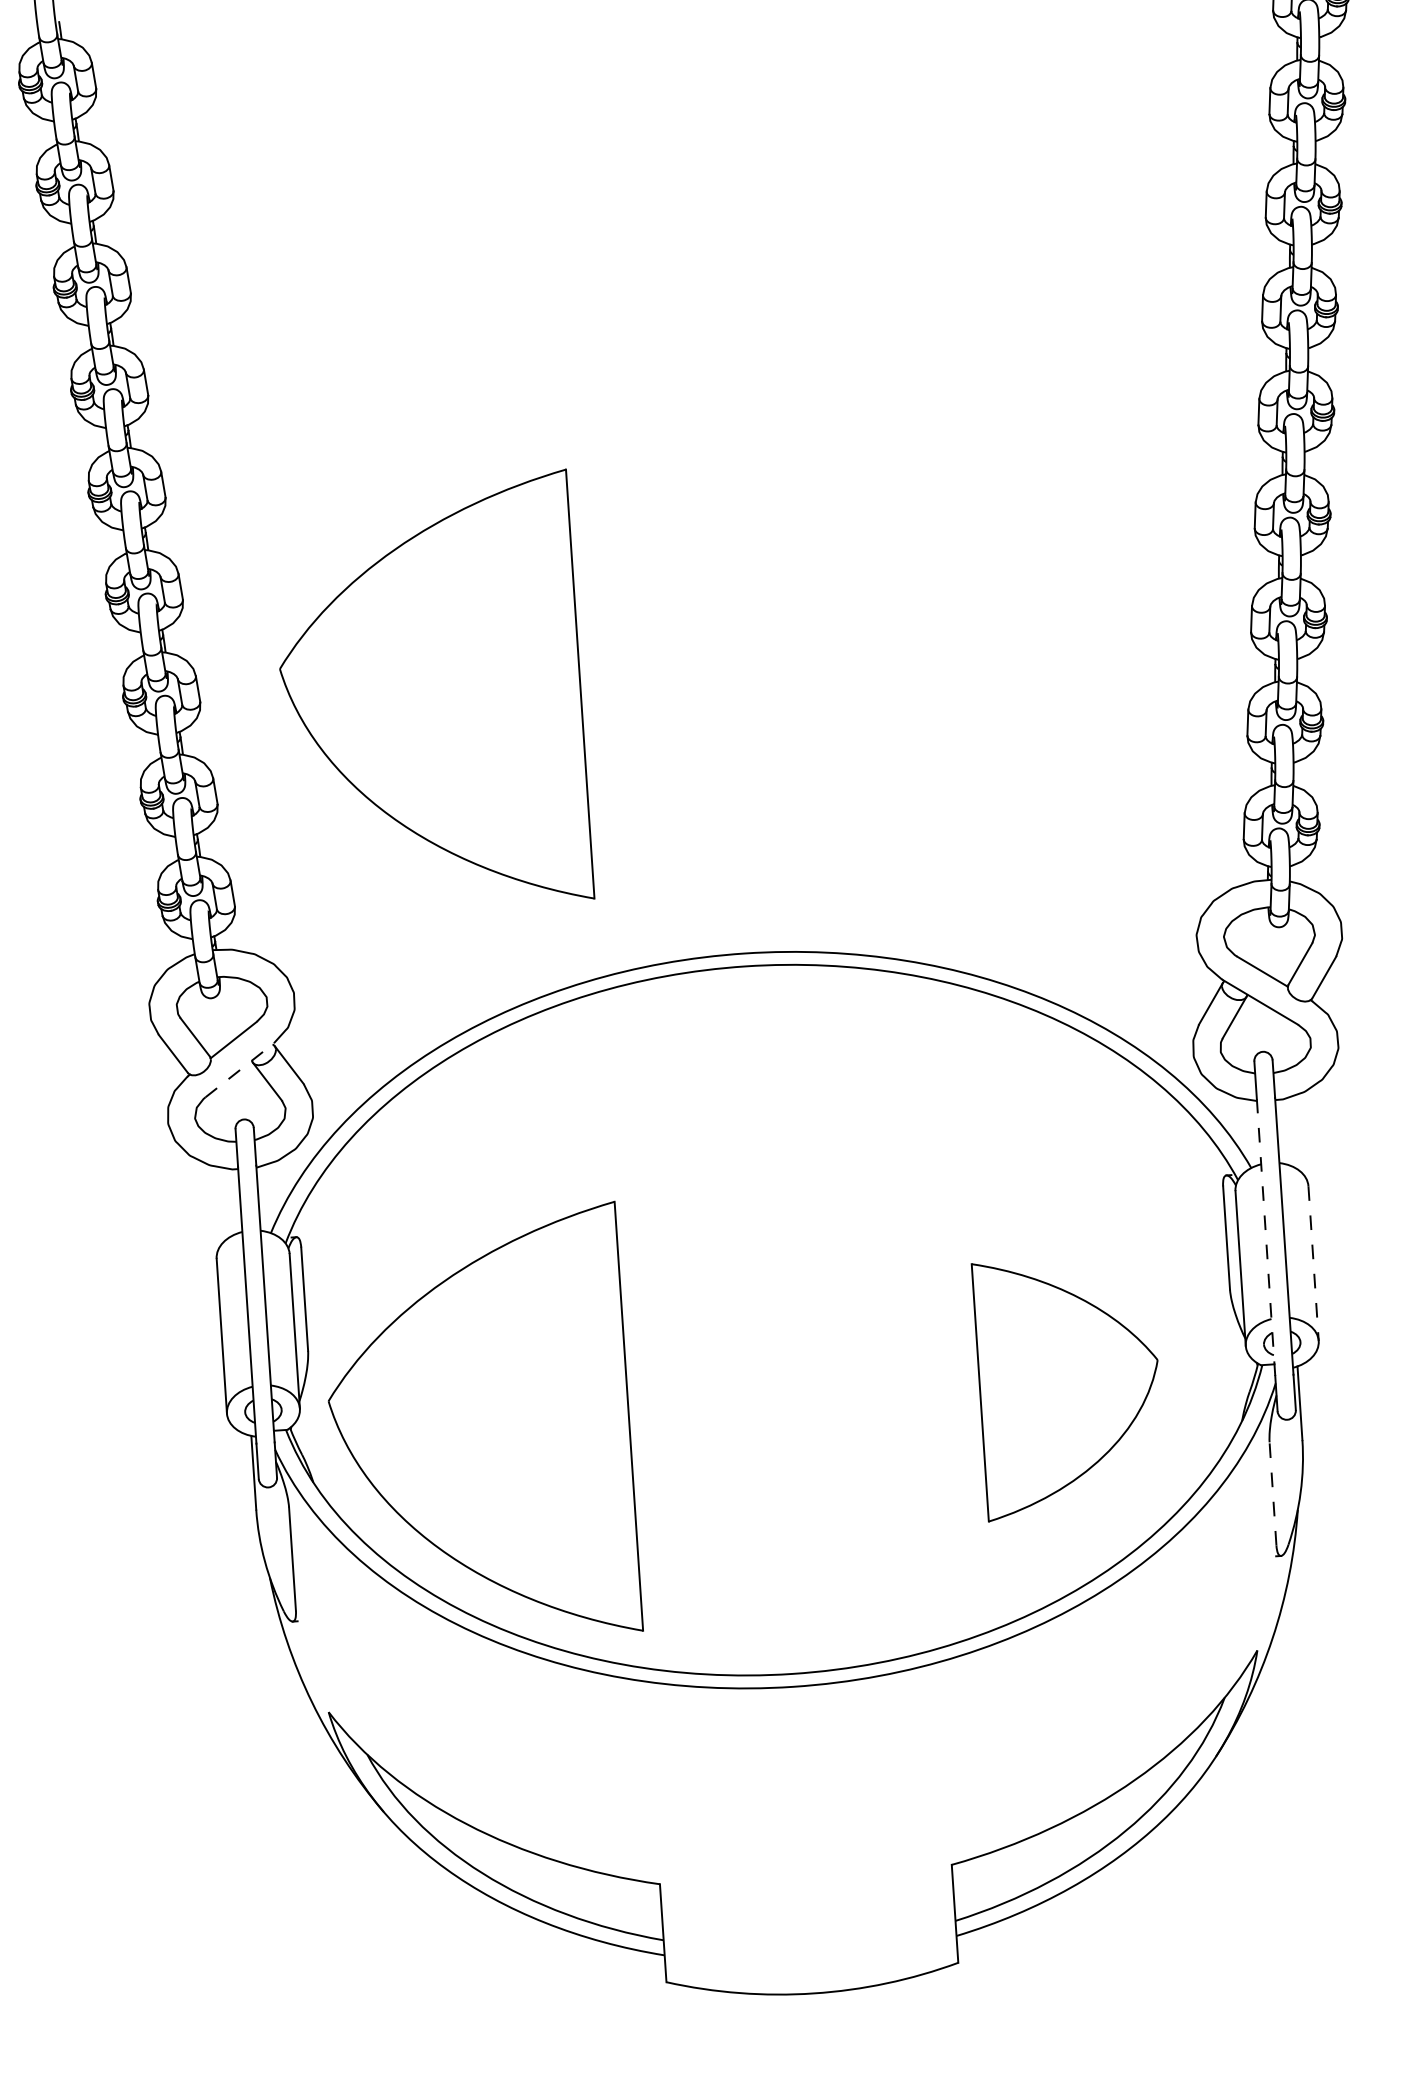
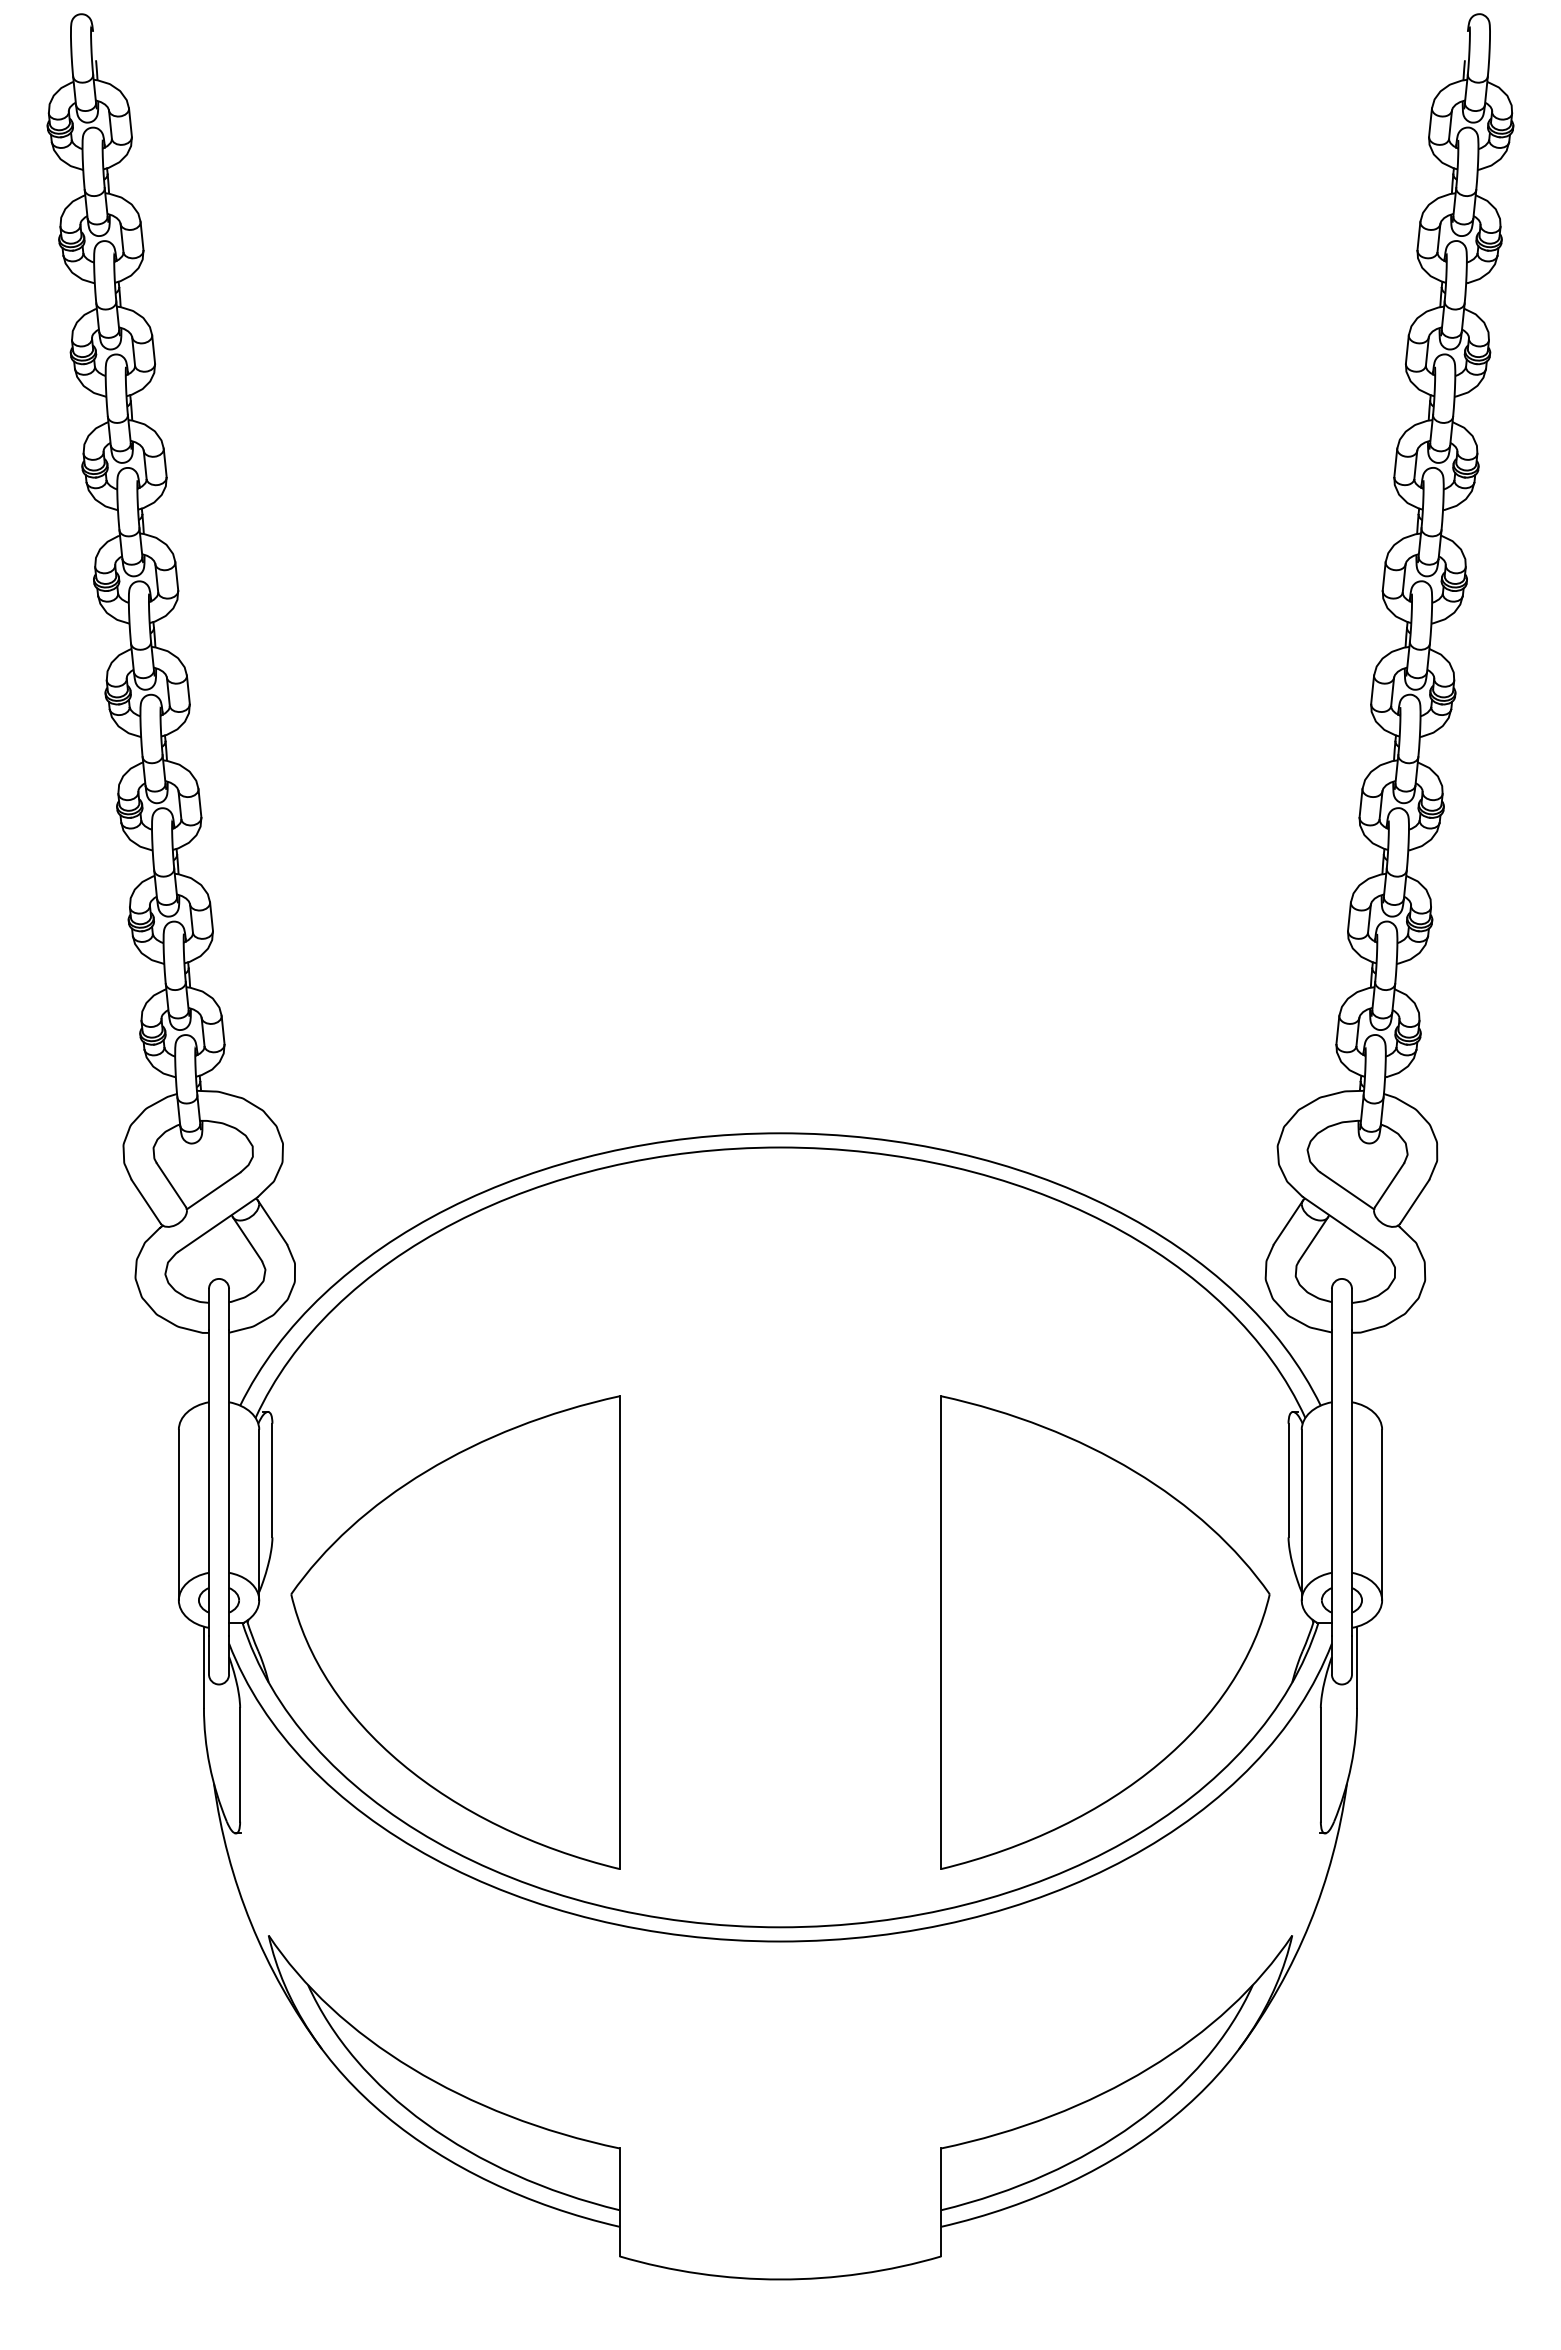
part: (431, 693) -> (455, 825), removed
line: (239, 1070) -> (217, 1224), dashed -> solid
line: (1265, 1238) -> (1331, 1483), dashed -> solid
line: (1313, 1264) -> (1382, 1515), dashed -> solid
part: (1069, 1386) -> (1105, 1632), size x1.67
line: (1272, 1493) -> (1320, 1764), dashed -> solid

